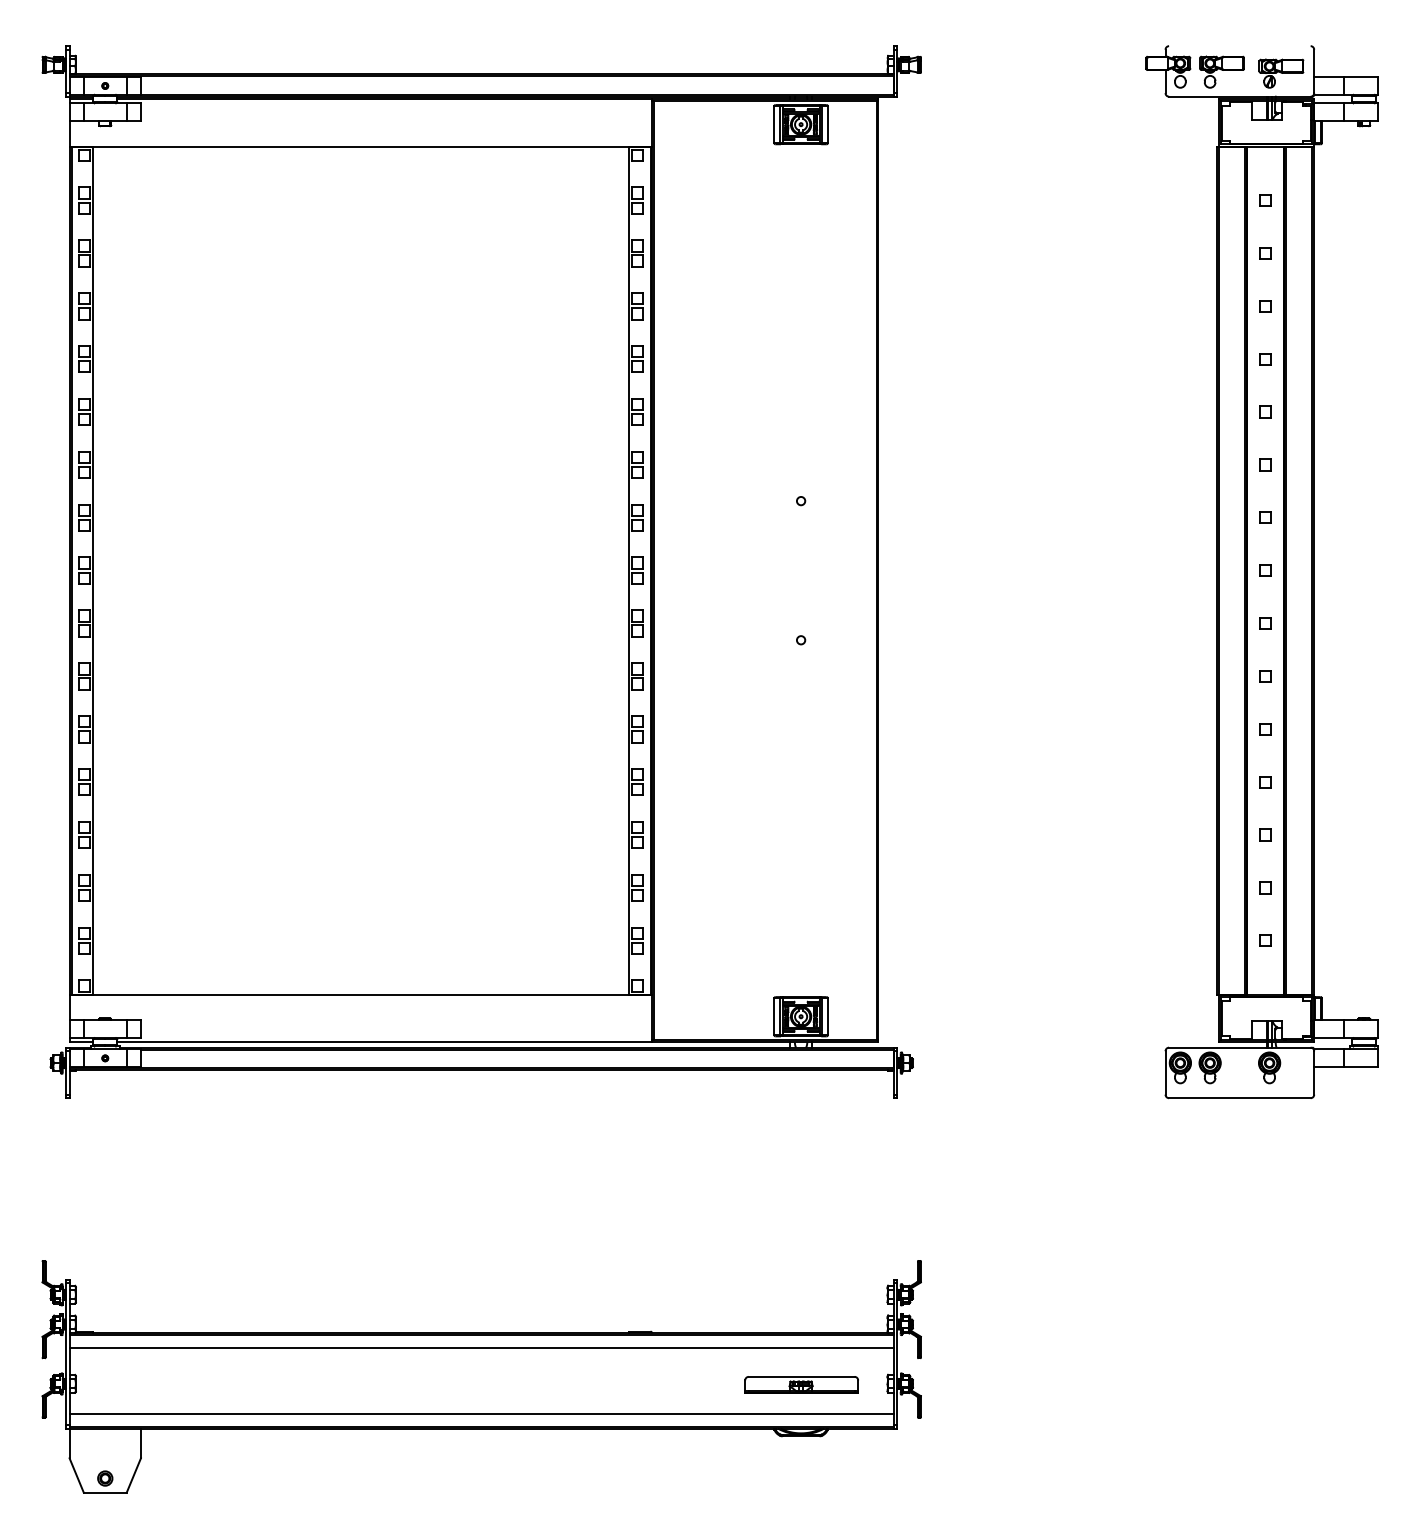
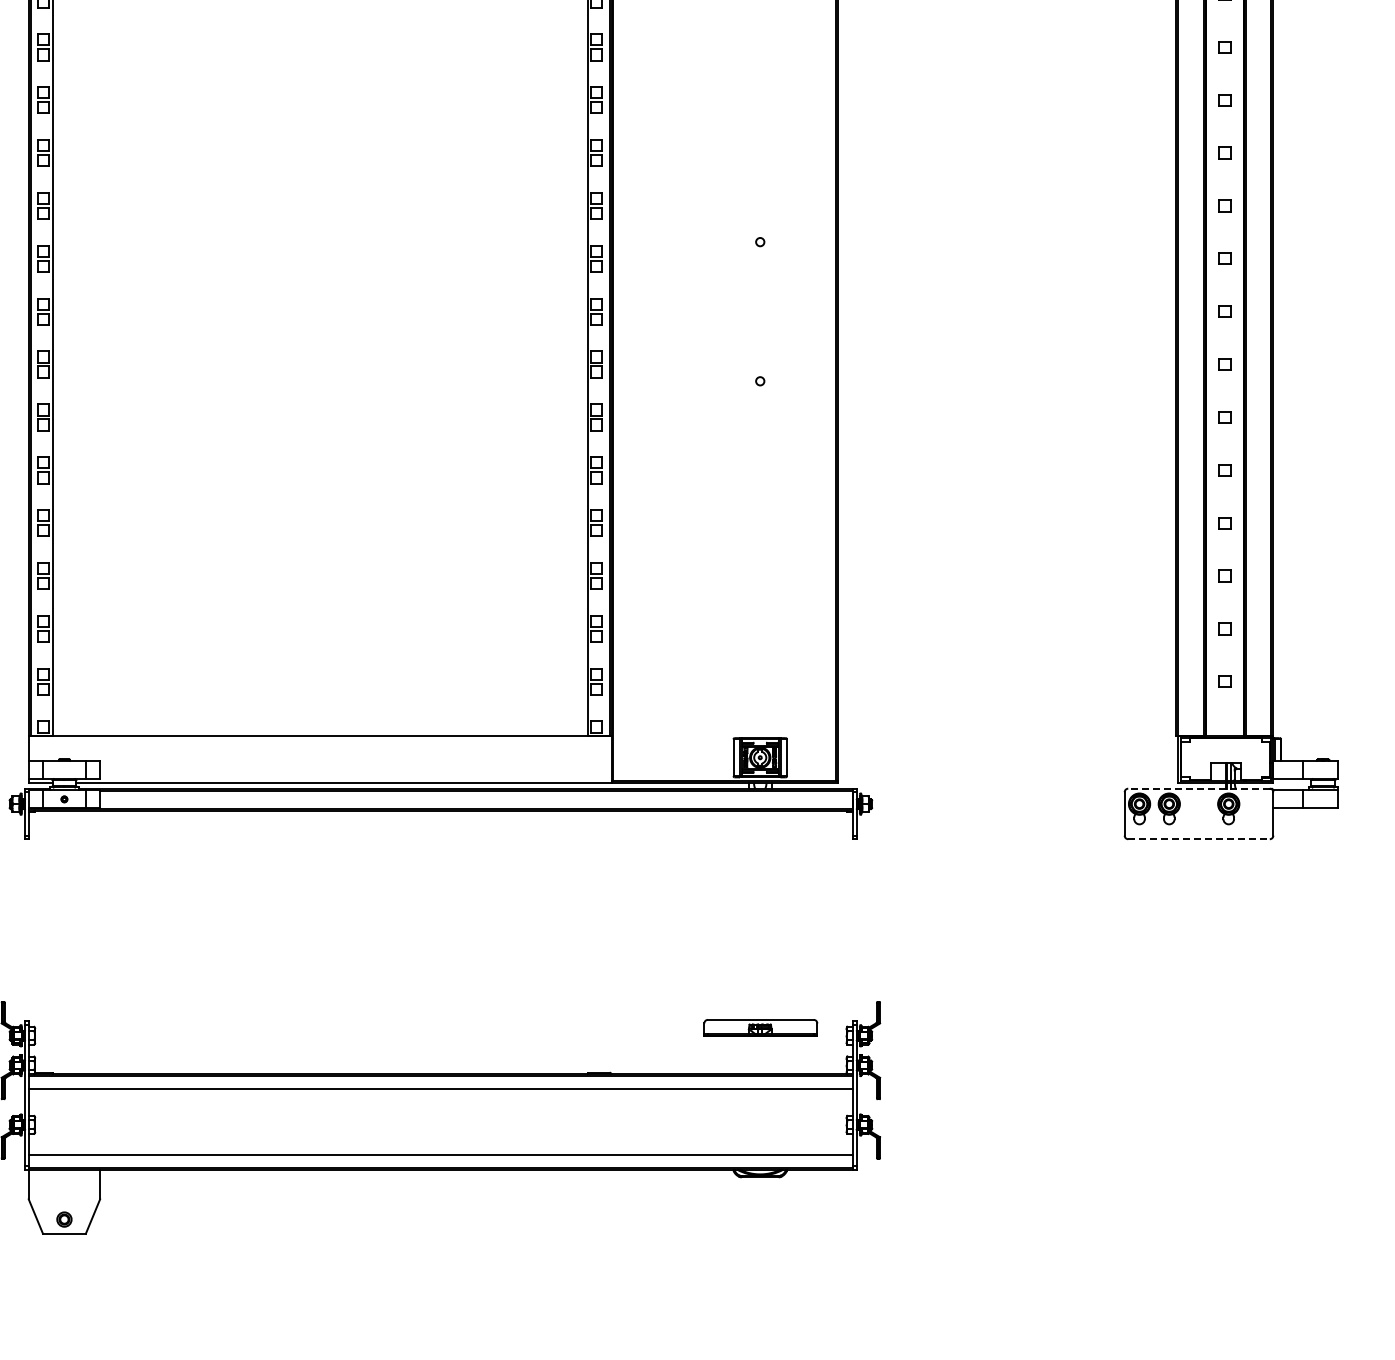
line: (1239, 1047) -> (1198, 788), solid -> dashed
line: (1239, 1098) -> (1198, 839), solid -> dashed
part: (801, 1384) -> (760, 1027), moved

